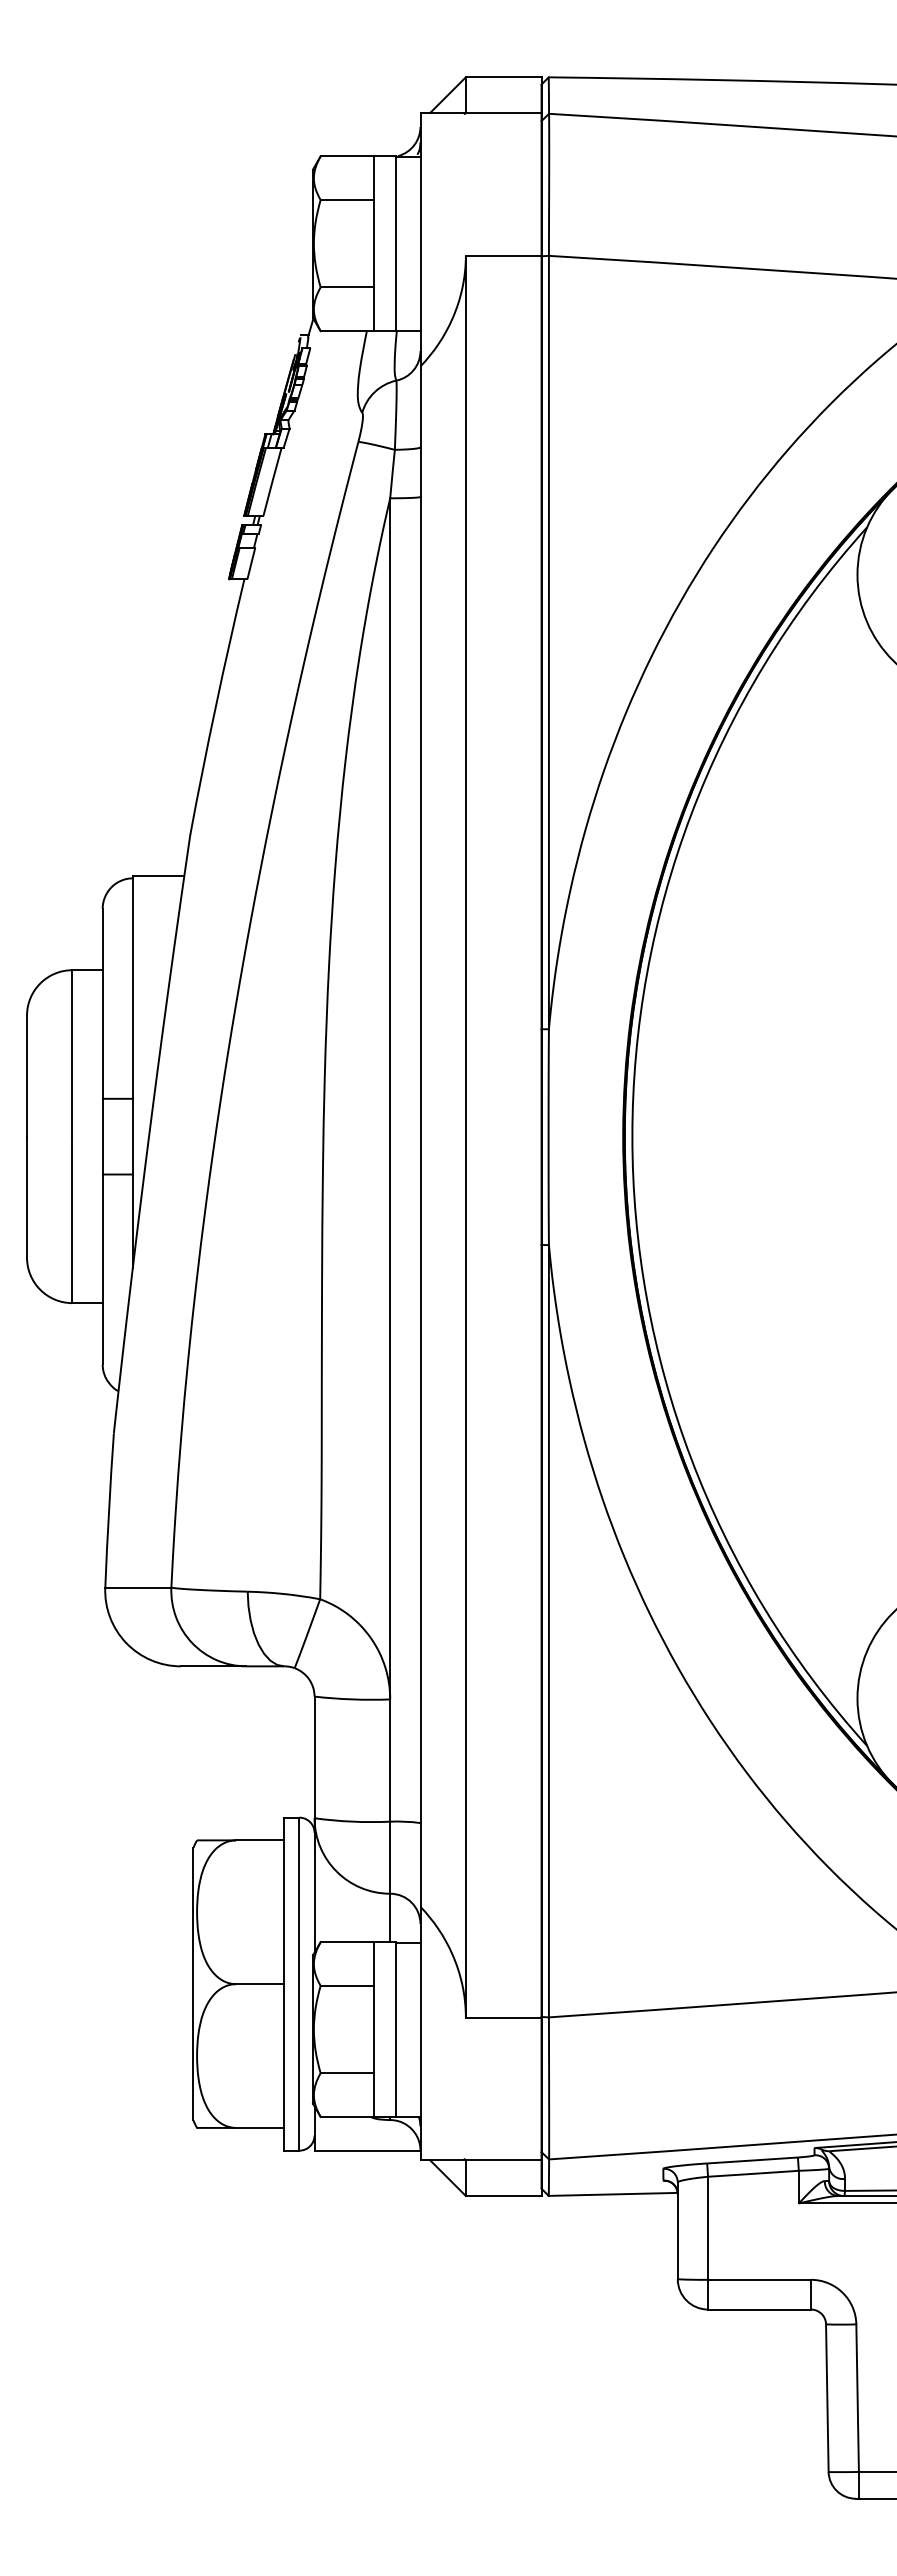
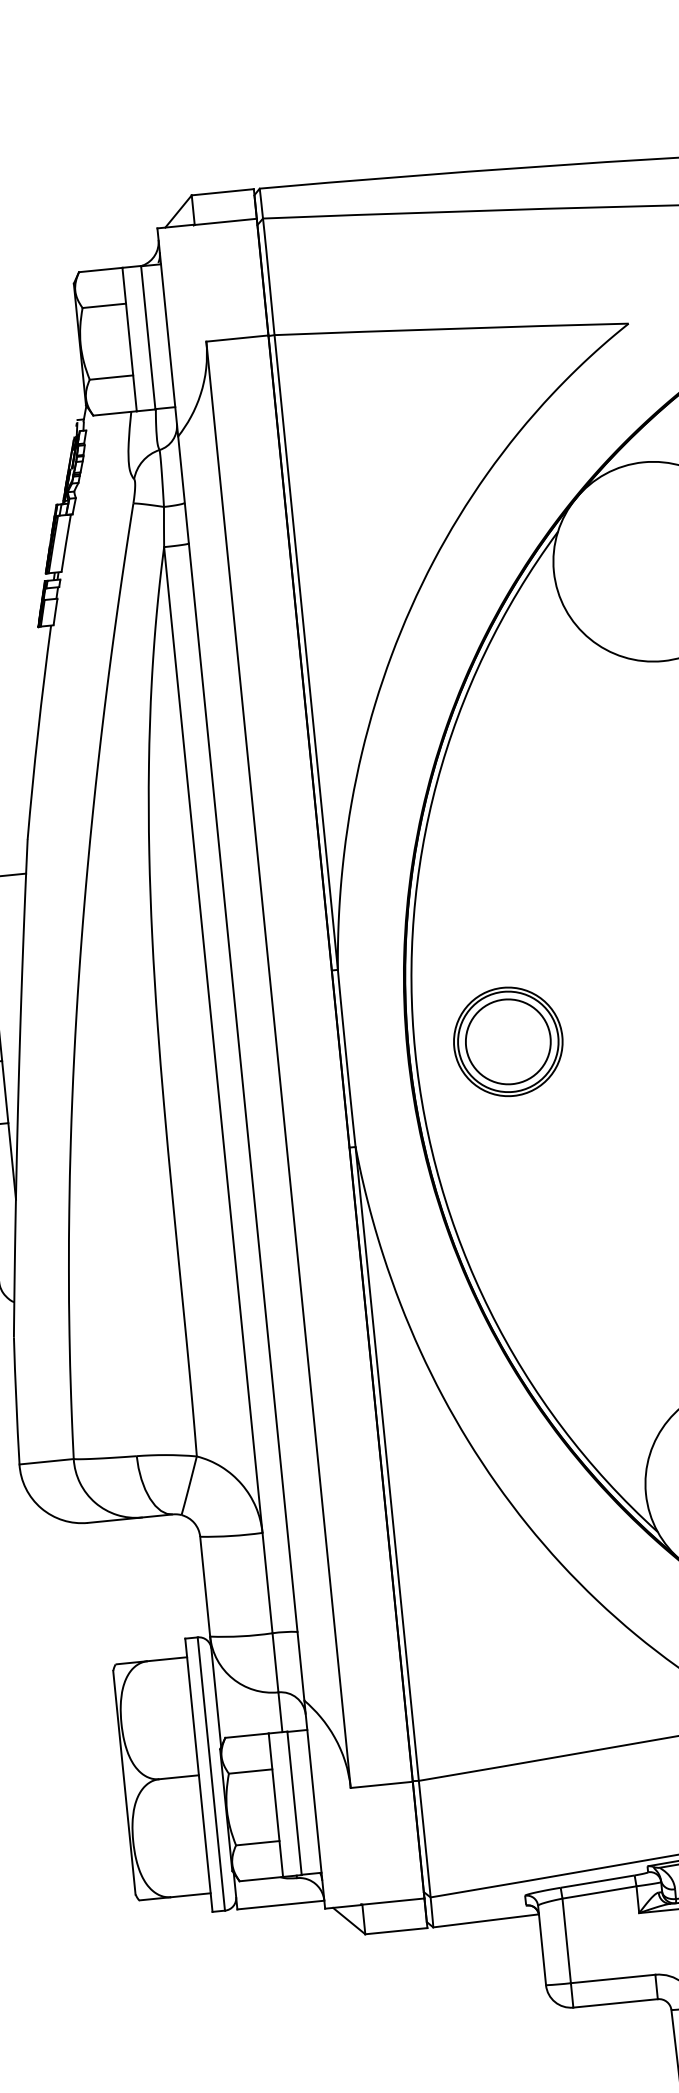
part: (745, 1136) -> (508, 1041), added

